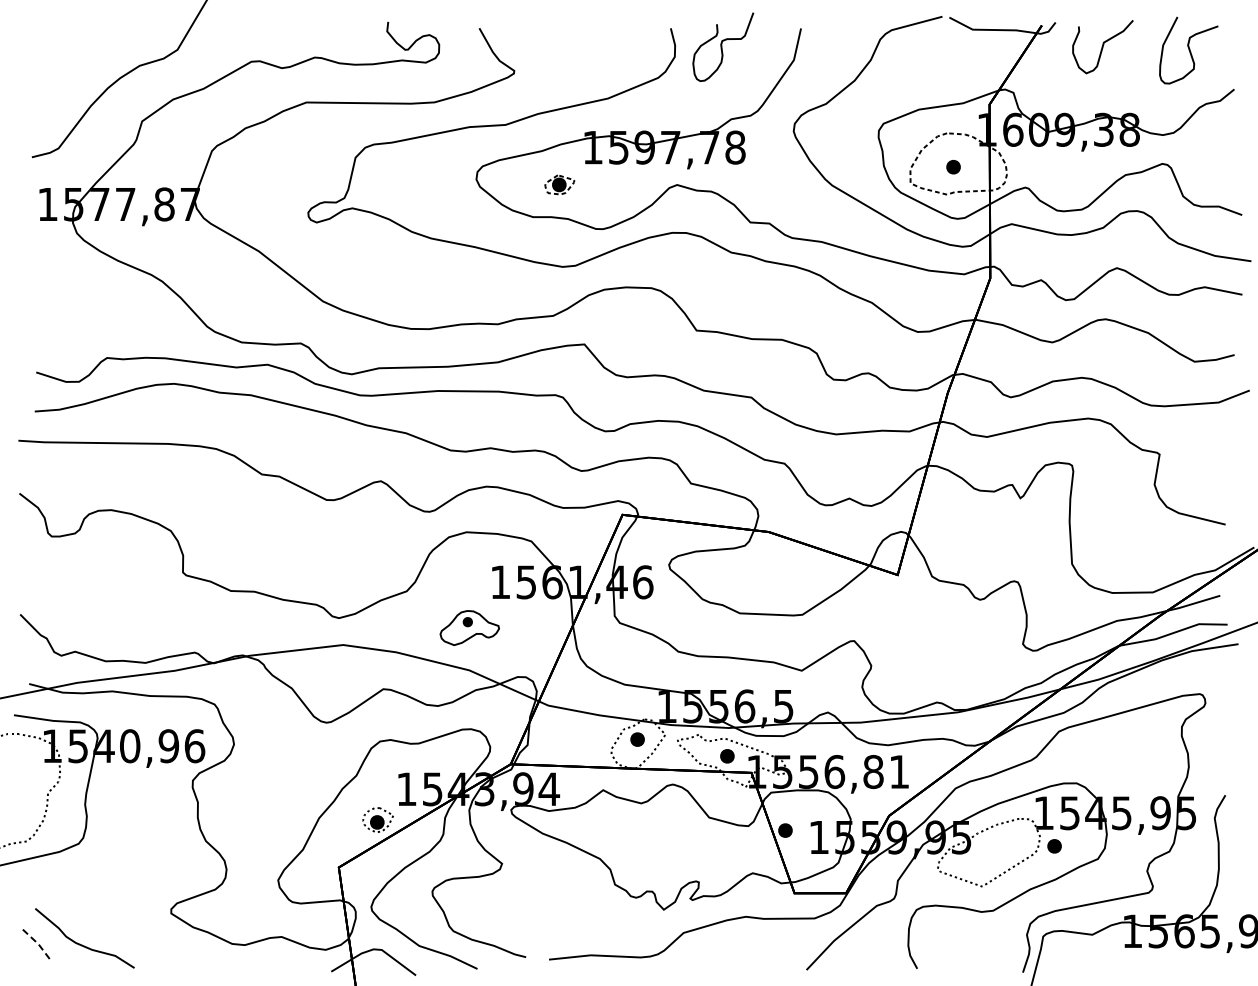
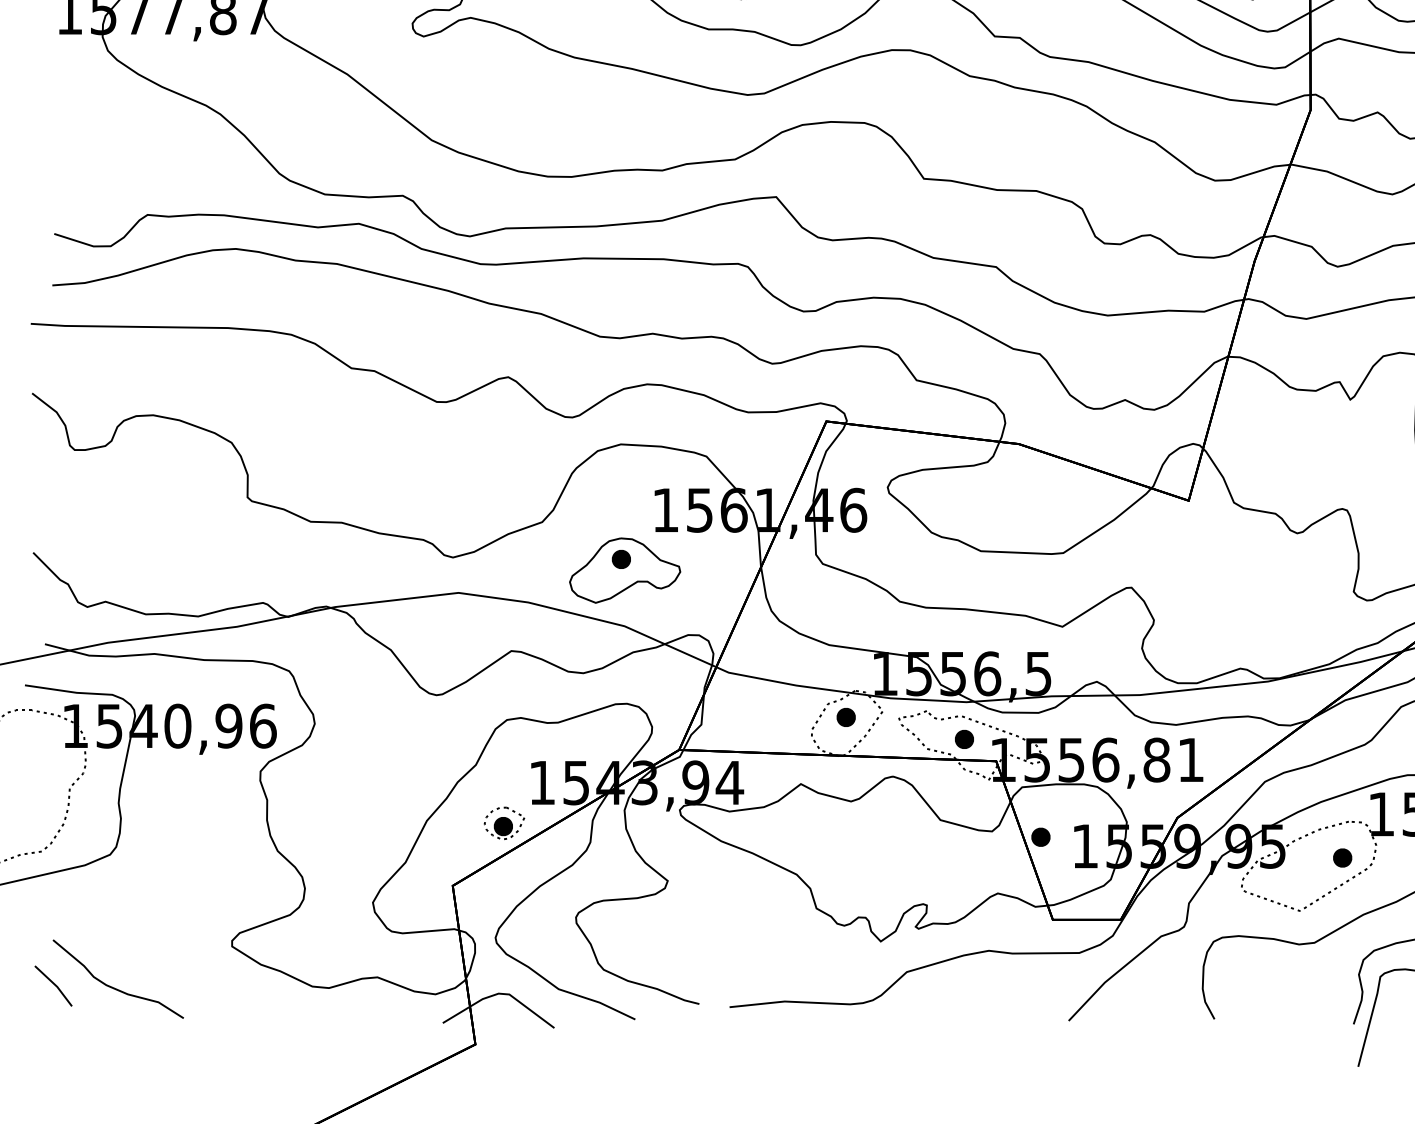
part: (469, 627) -> (624, 569), size x1.43
part: (1054, 846) -> (1342, 858), moved
line: (37, 942) -> (55, 984), dashed -> solid

